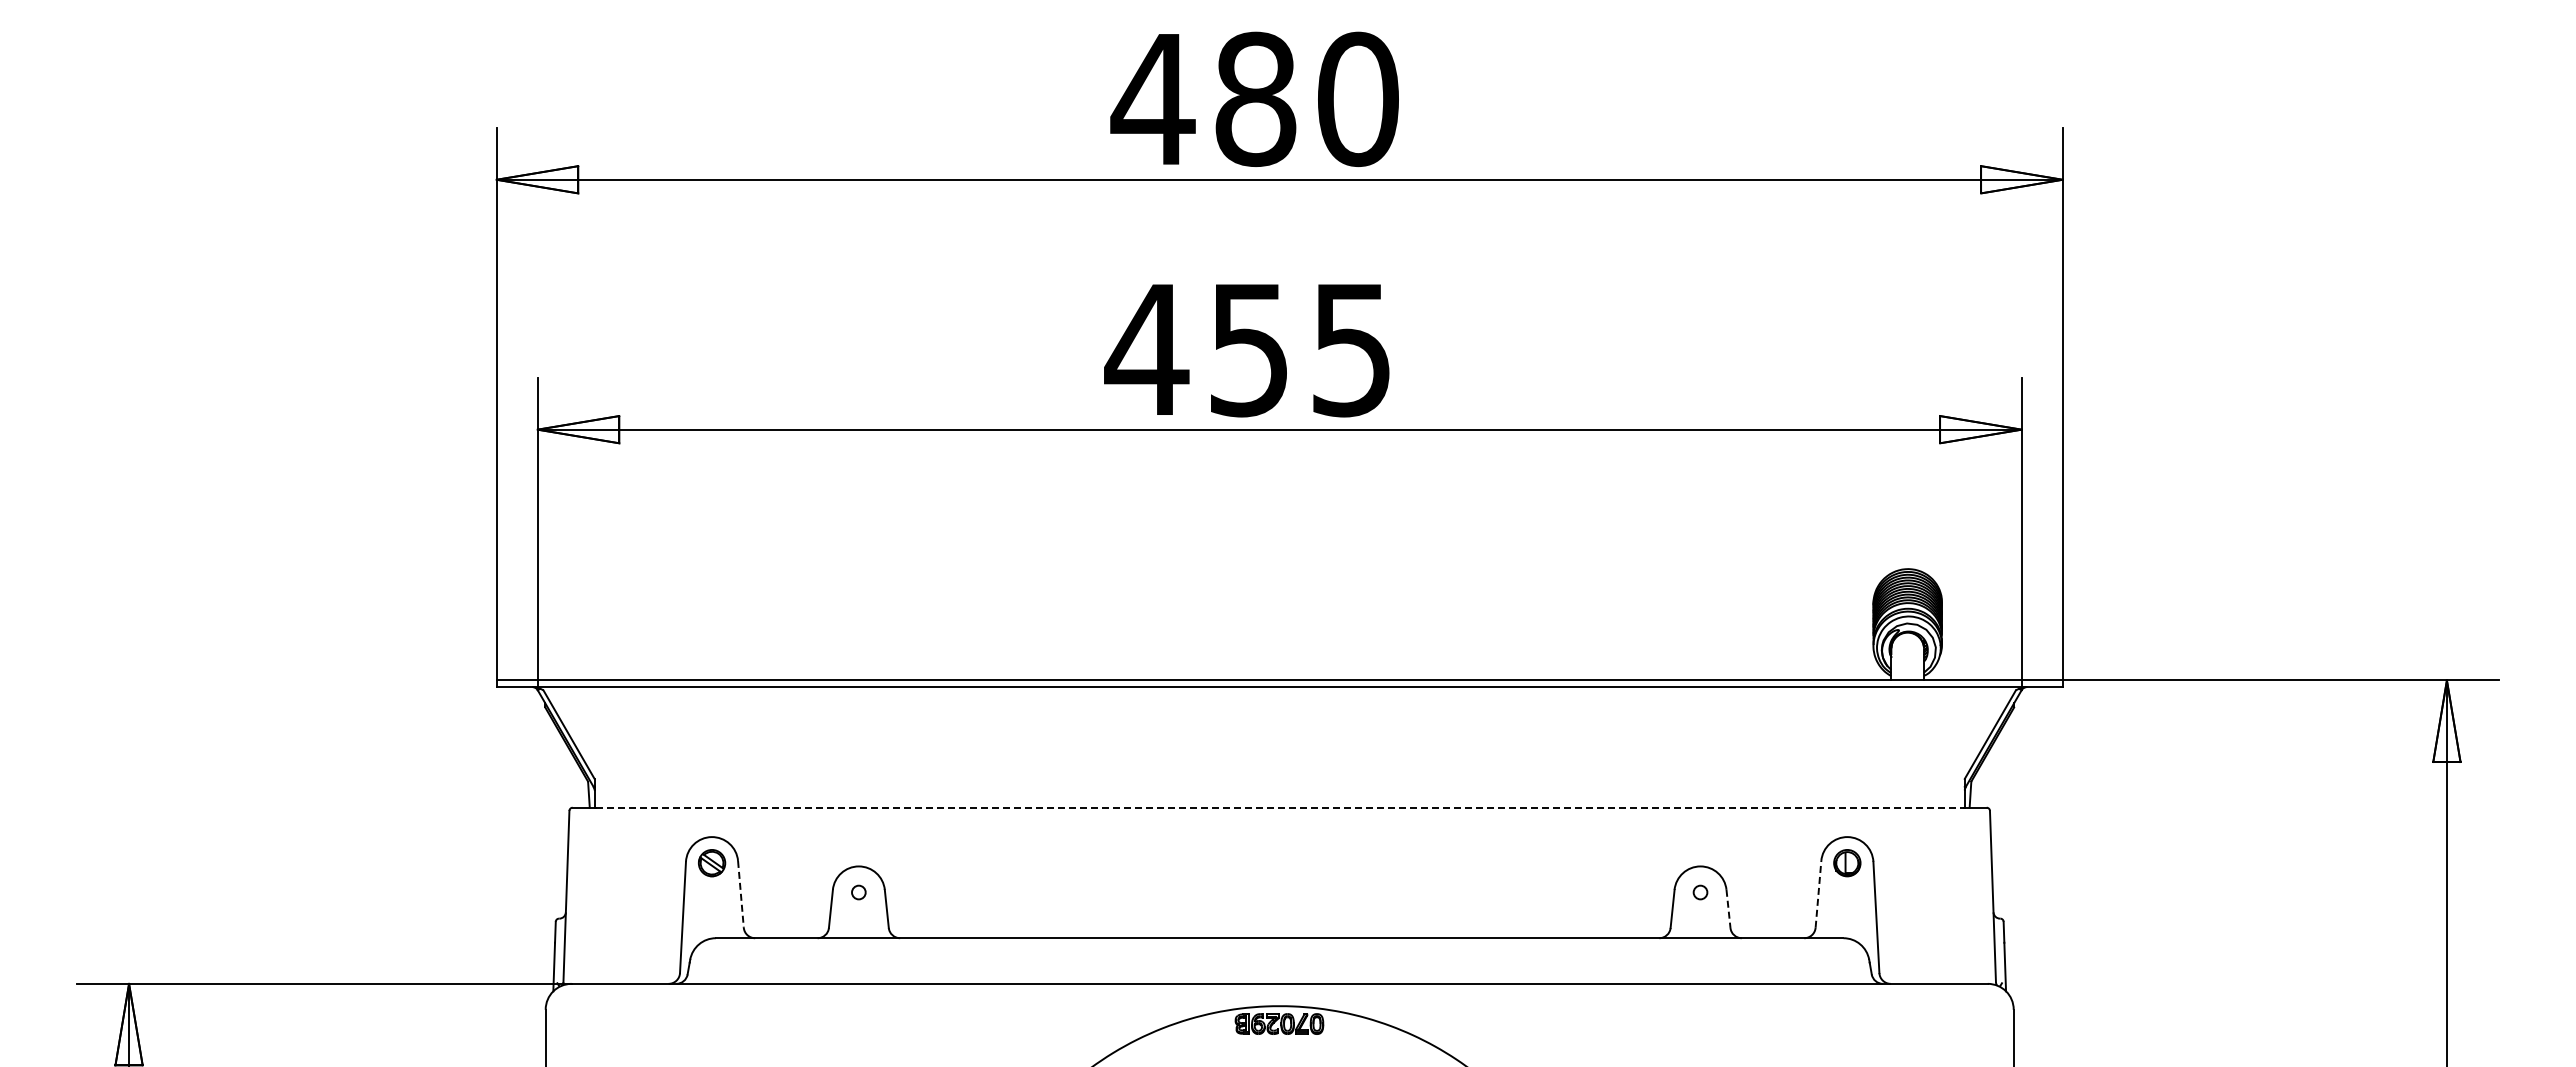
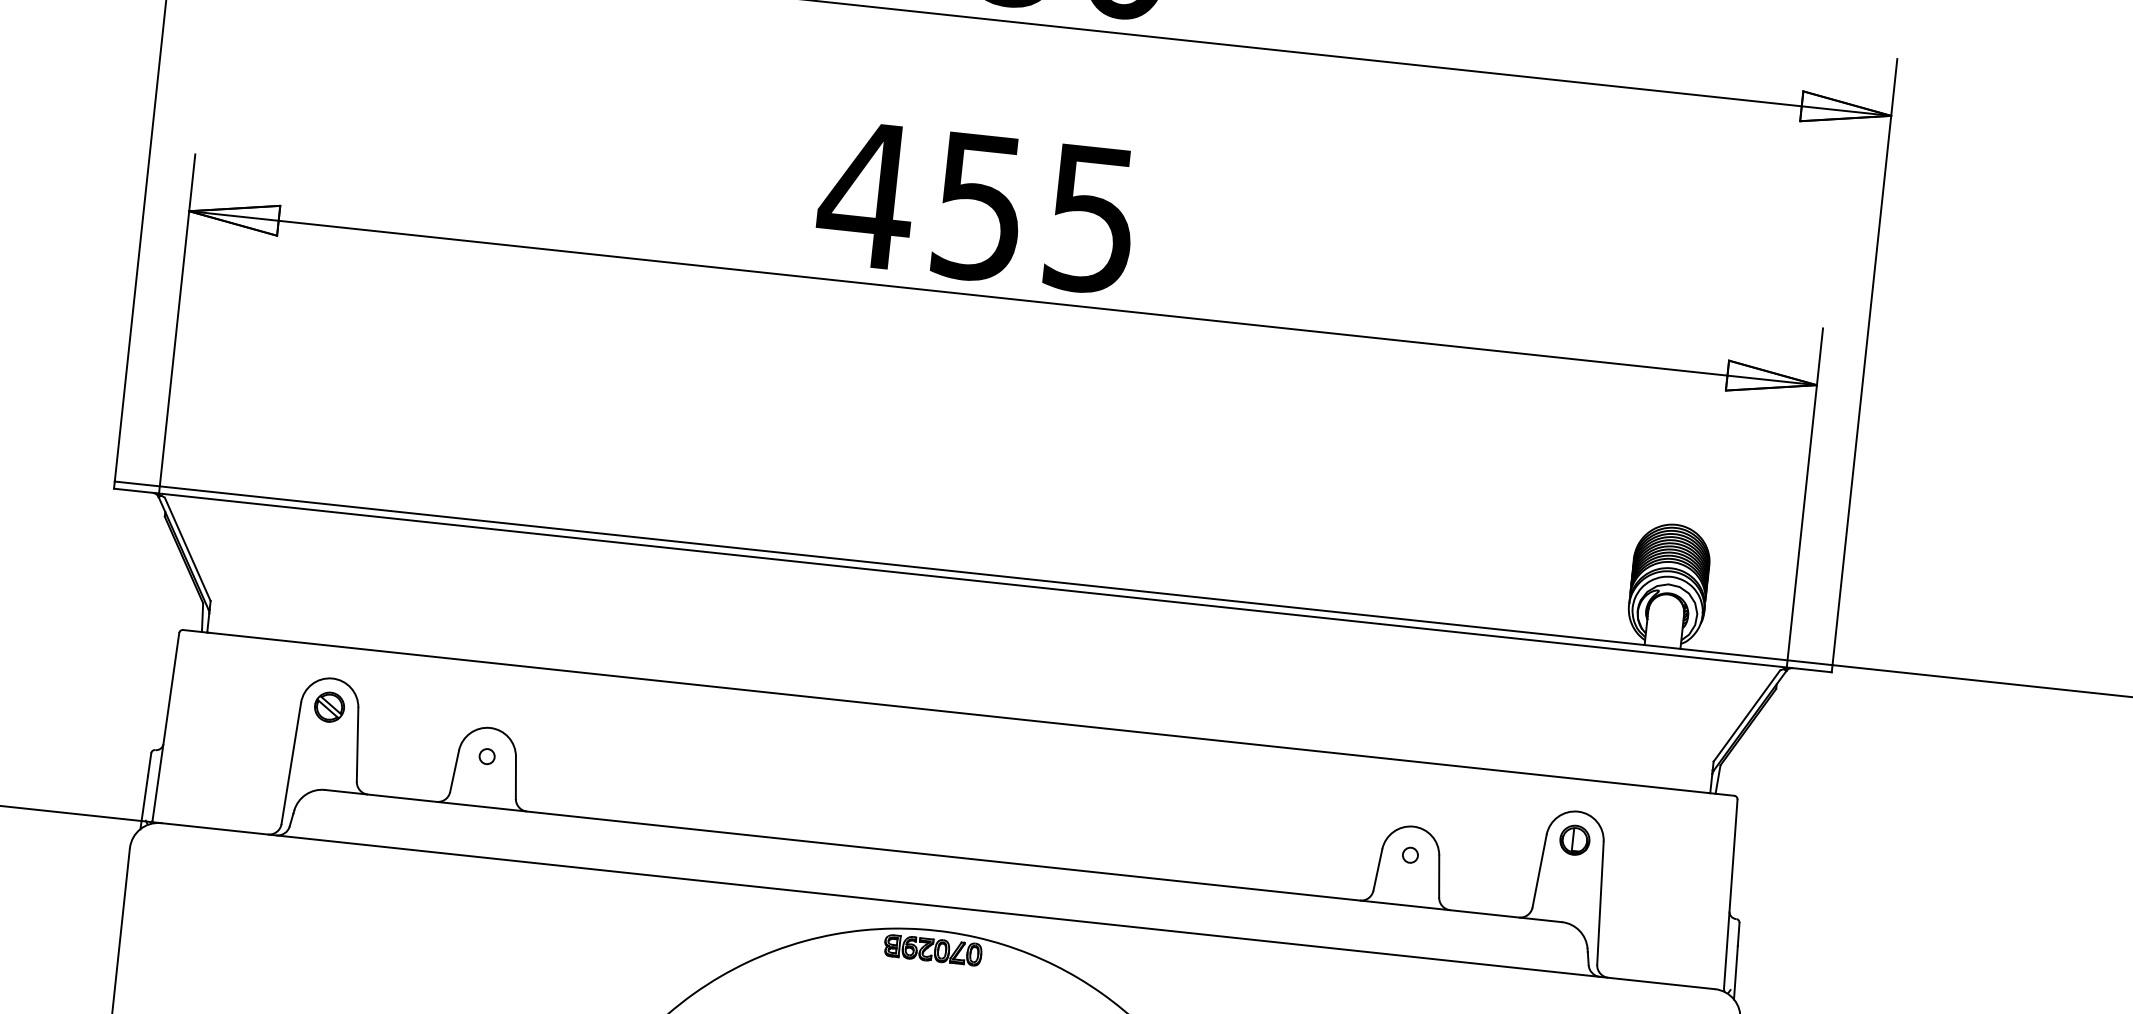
line: (1280, 807) -> (959, 712), dashed -> solid
line: (740, 894) -> (357, 744), dashed -> solid
line: (1818, 894) -> (1539, 871), dashed -> solid
line: (1728, 909) -> (1439, 877), dashed -> solid

